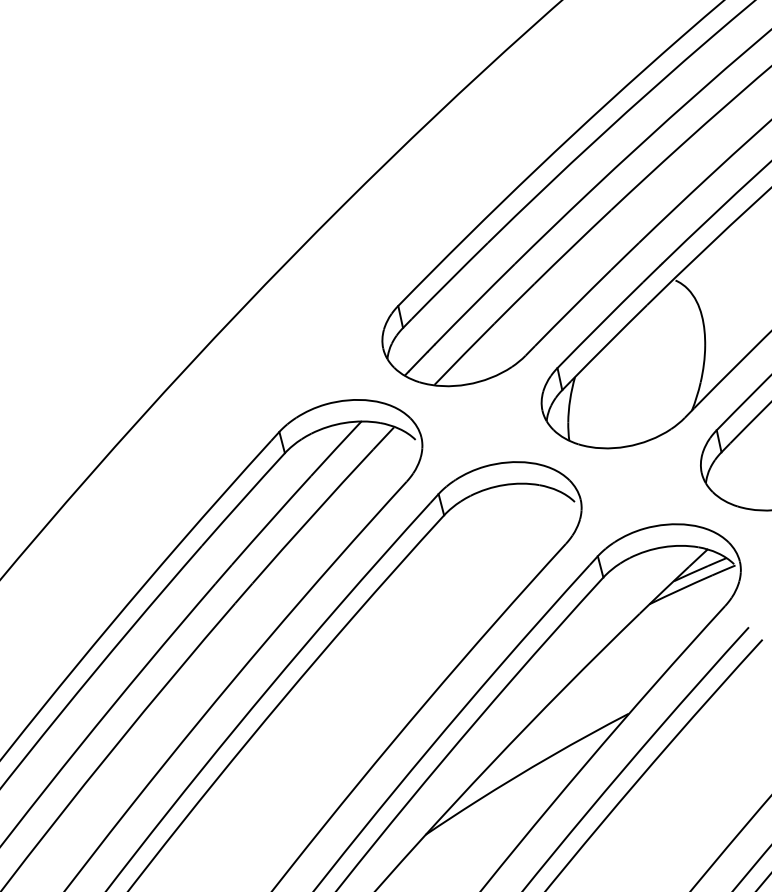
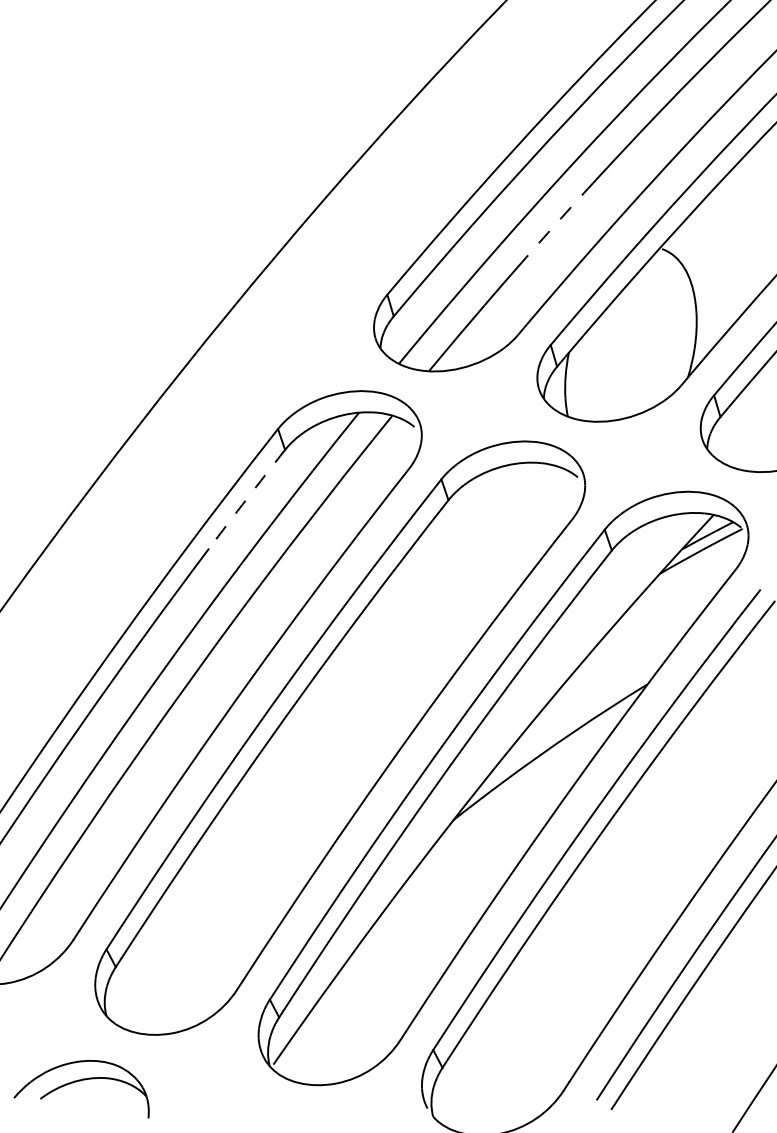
arc: (572, 246) -> (556, 222), solid -> dashed
arc: (242, 499) -> (246, 499), solid -> dashed

